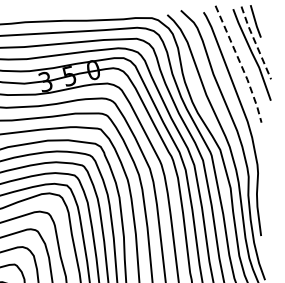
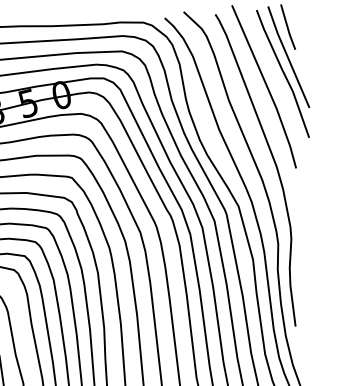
line: (255, 42) -> (287, 56), dashed -> solid
line: (241, 65) -> (268, 88), dashed -> solid

